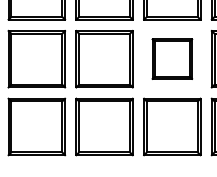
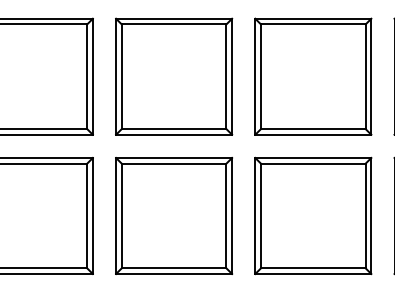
part: (172, 58) -> (313, 75), size x1.43

